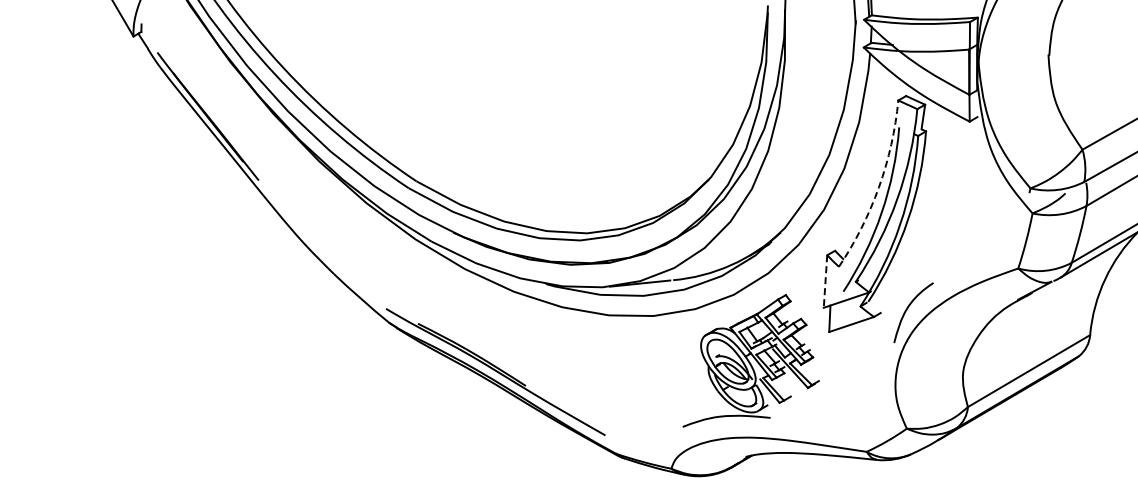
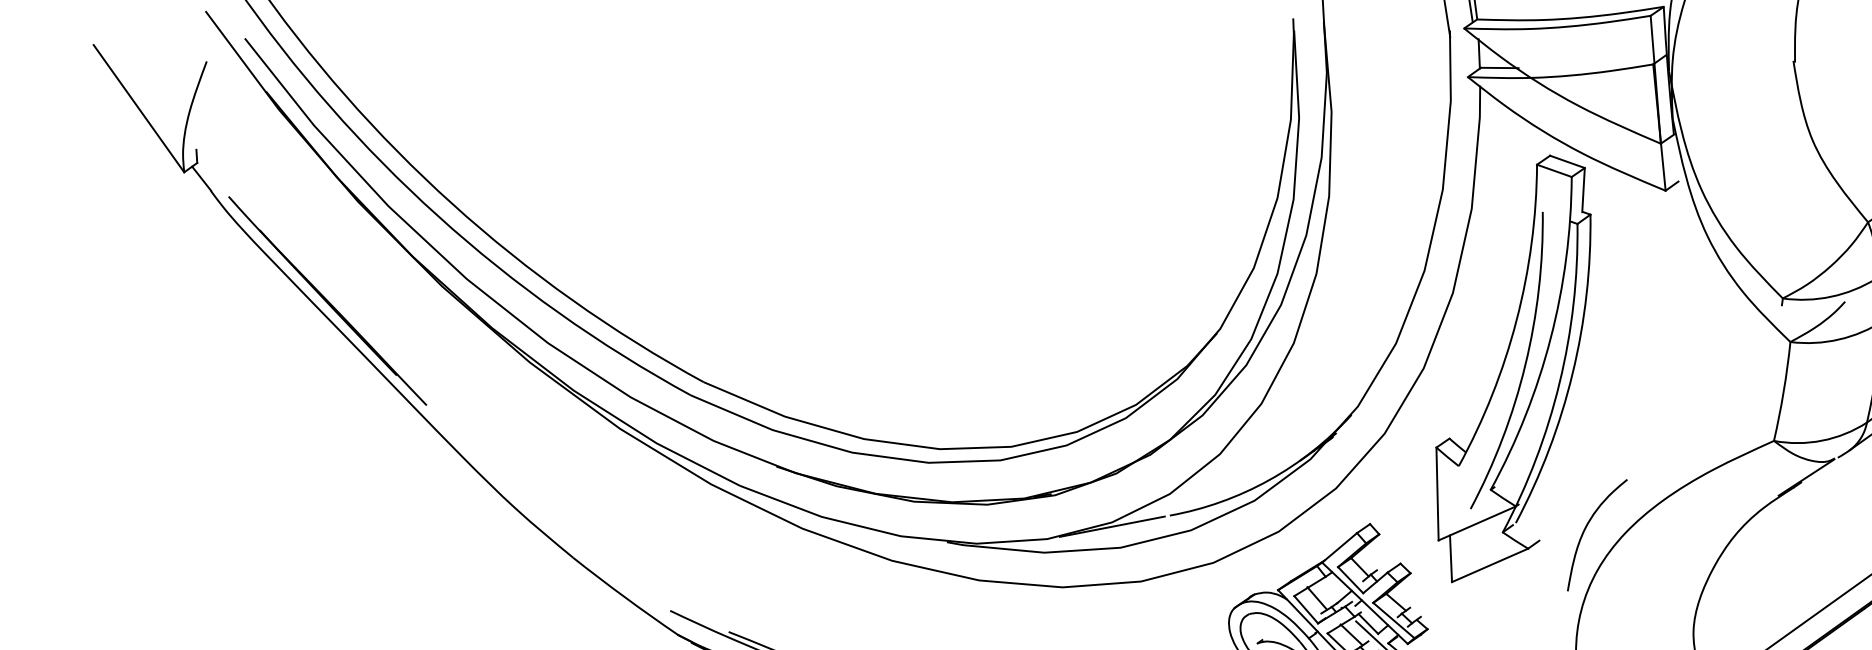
arc: (878, 187) -> (1515, 320), dashed -> solid
line: (825, 282) -> (1437, 495), dashed -> solid

